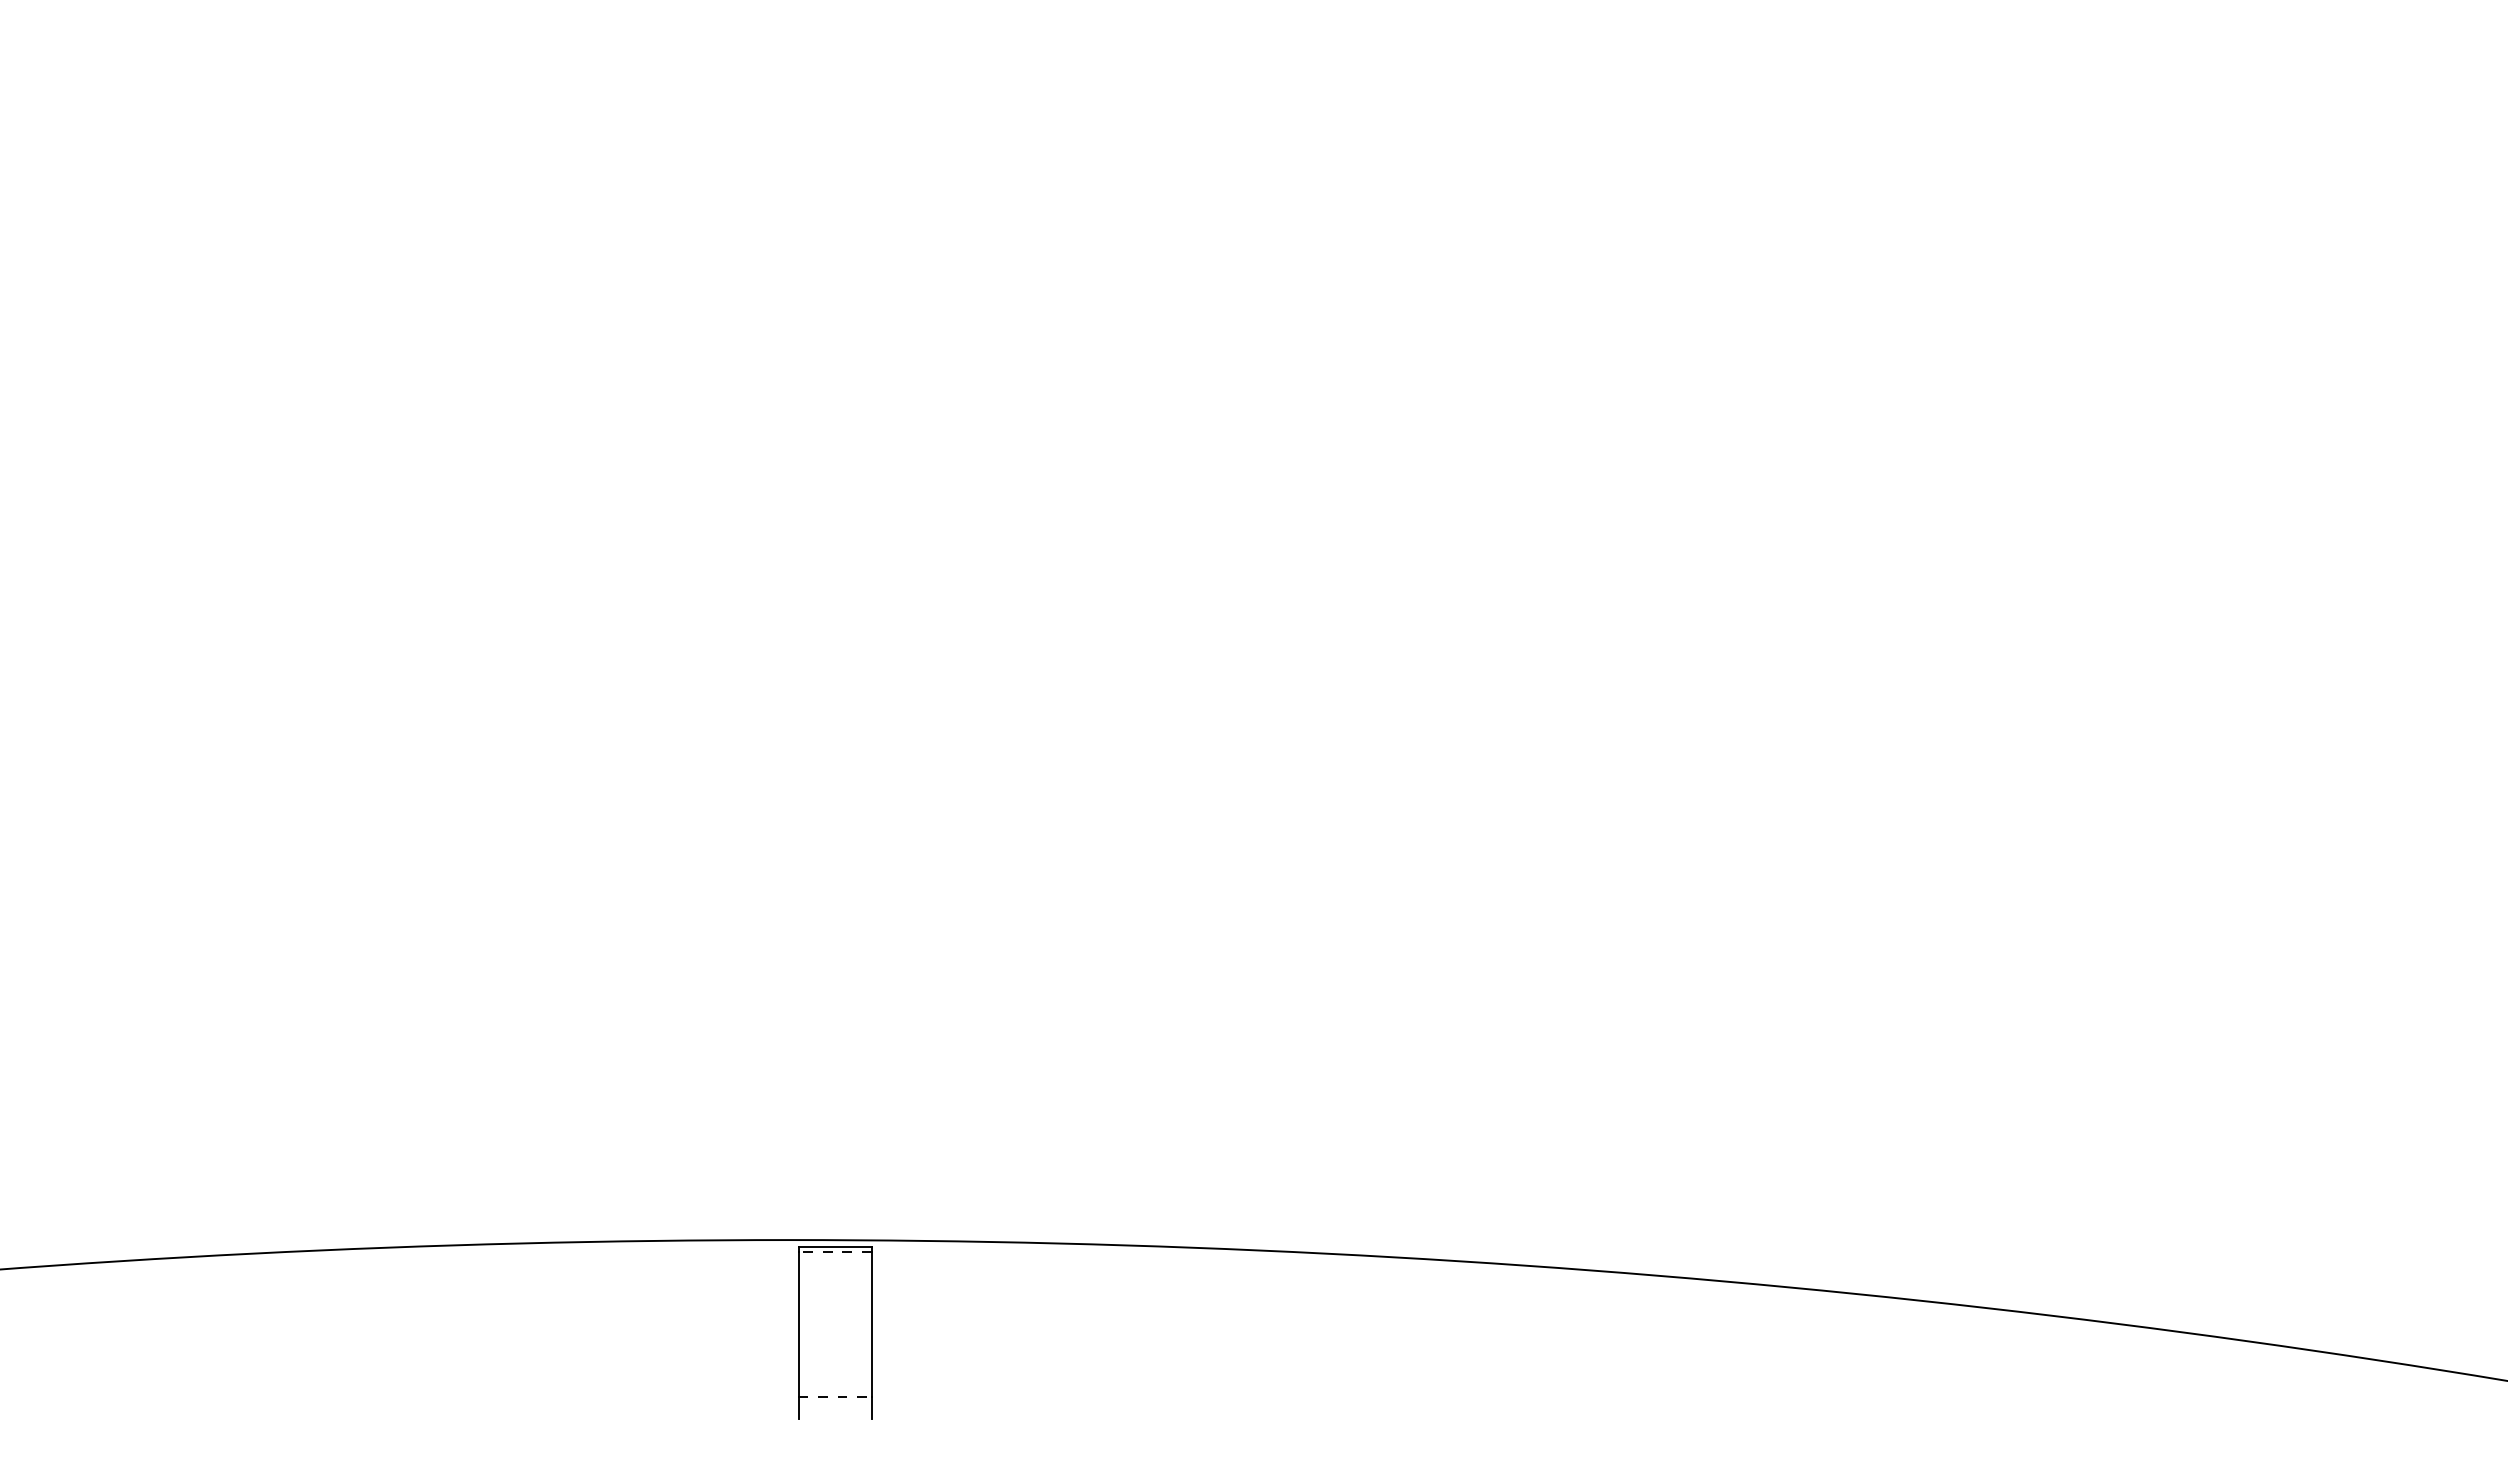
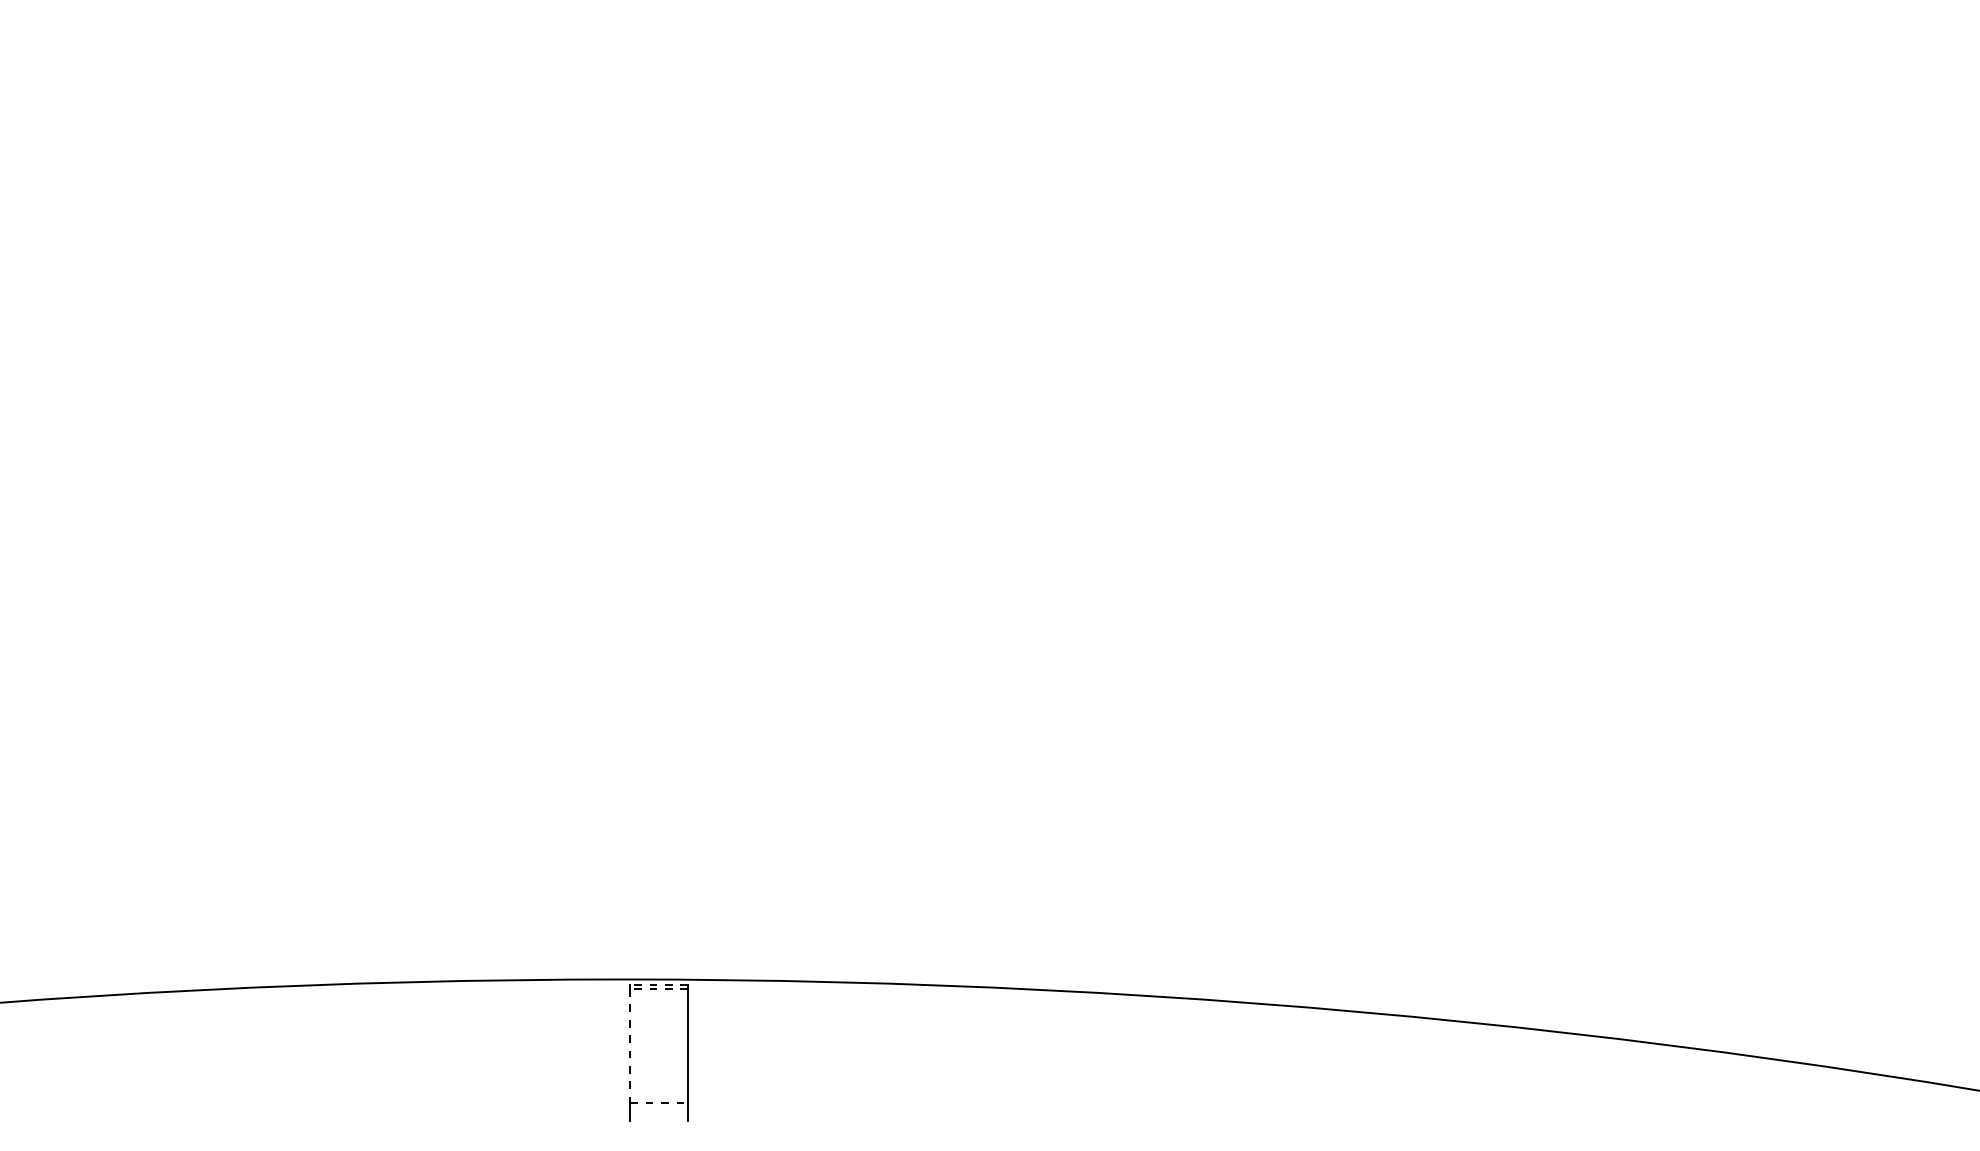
line: (835, 1246) -> (659, 984), solid -> dashed
line: (798, 1325) -> (630, 1046), solid -> dashed

